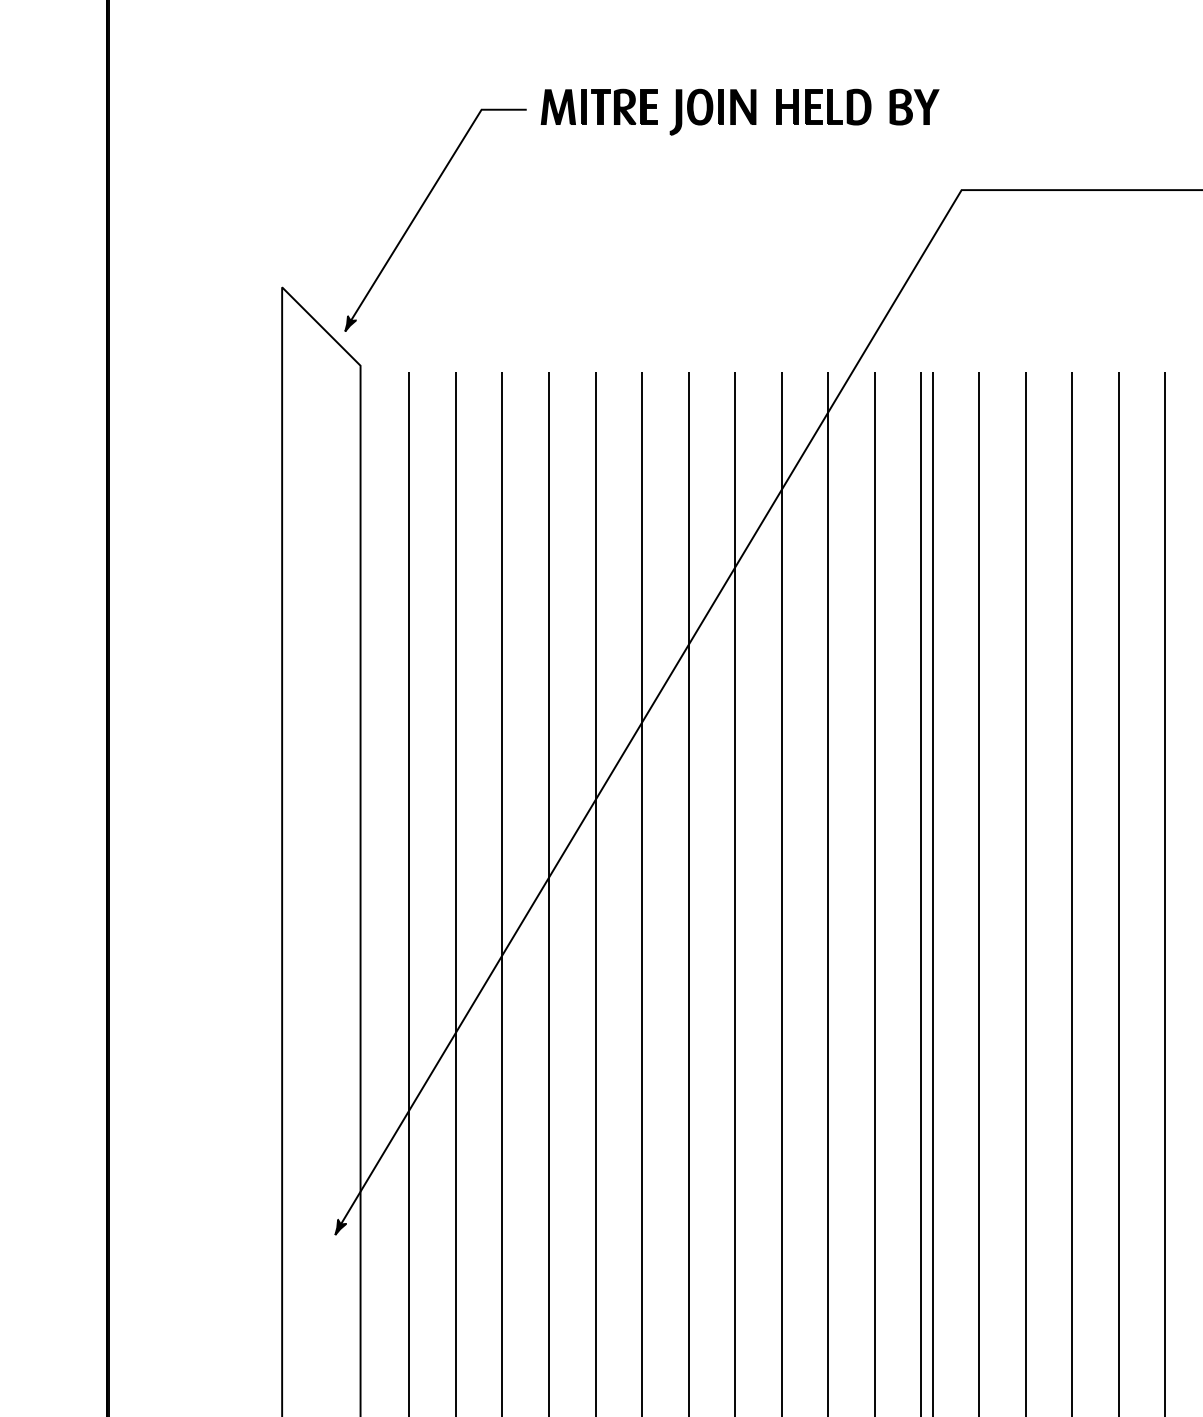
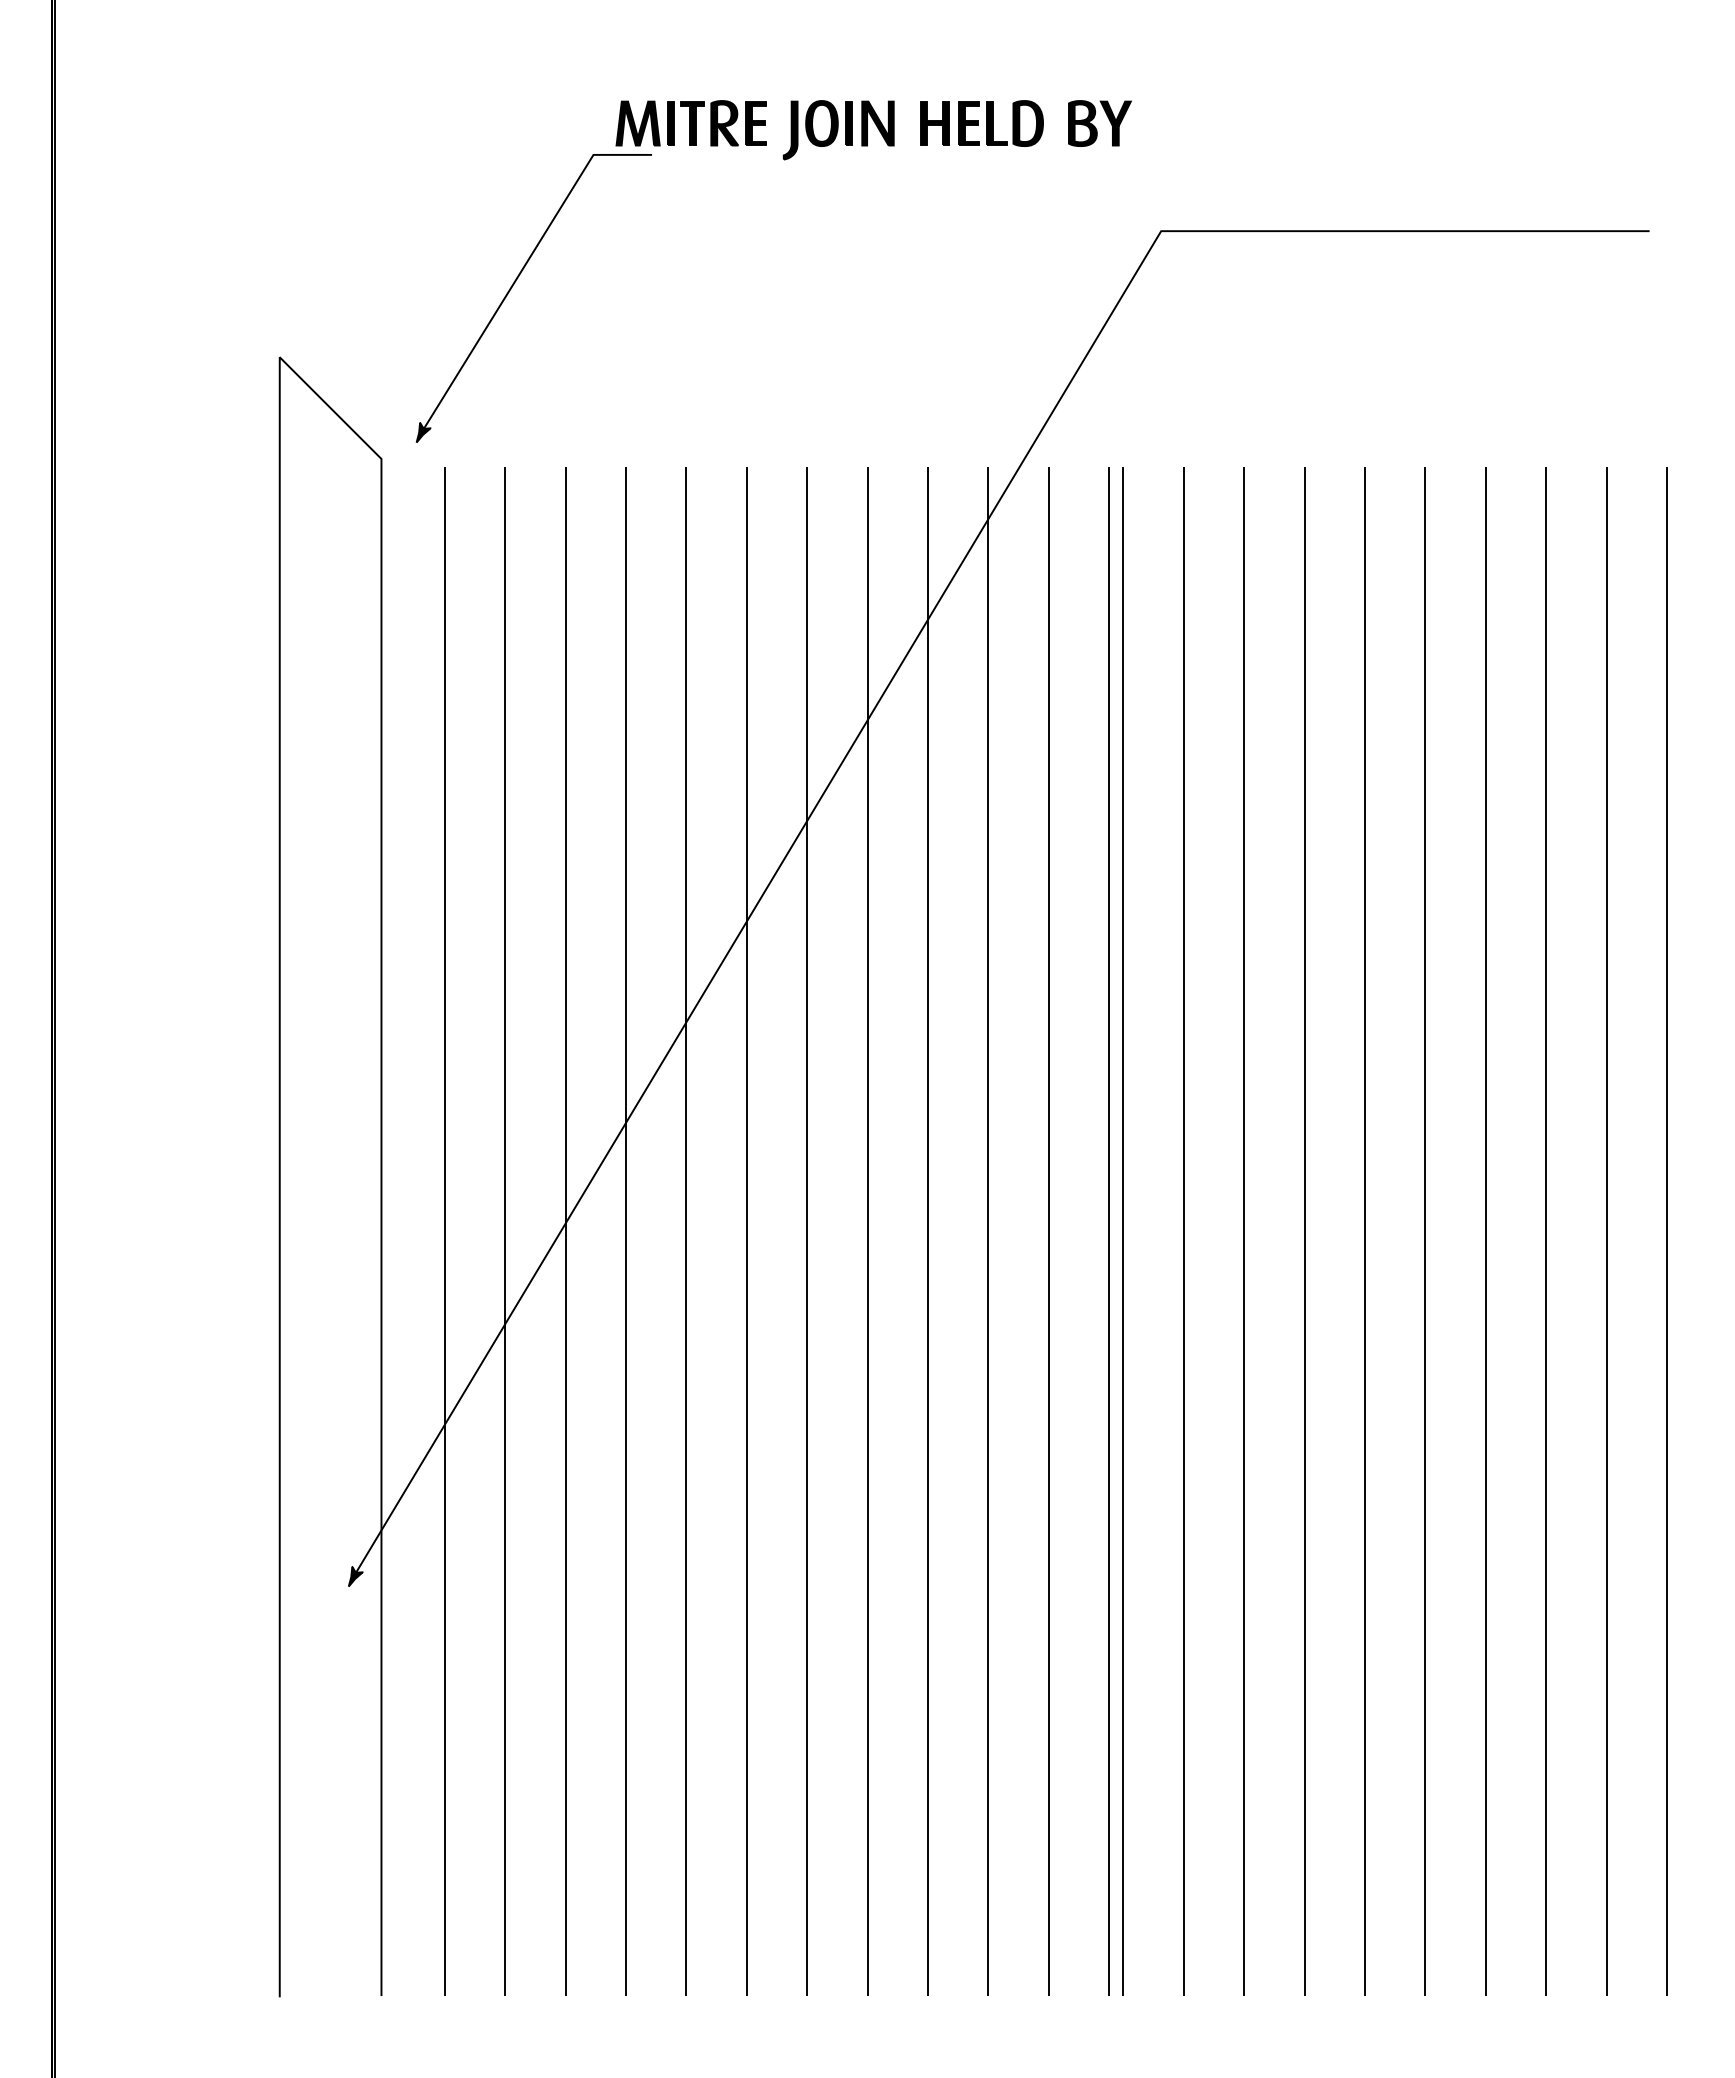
part: (419, 211) -> (513, 286), moved

